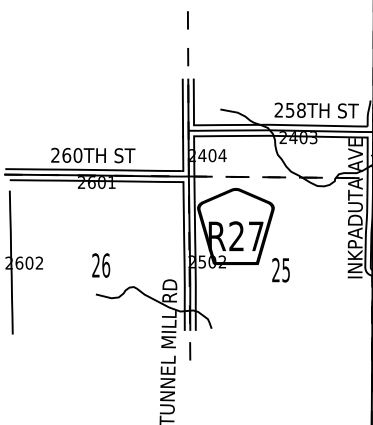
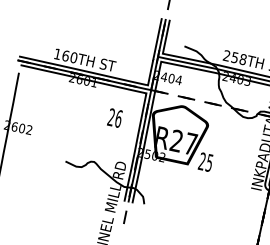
text: (55, 154) -> (57, 53), 260TH -> 160TH
text: (101, 265) -> (115, 118), moved
text: (280, 270) -> (205, 162), moved

